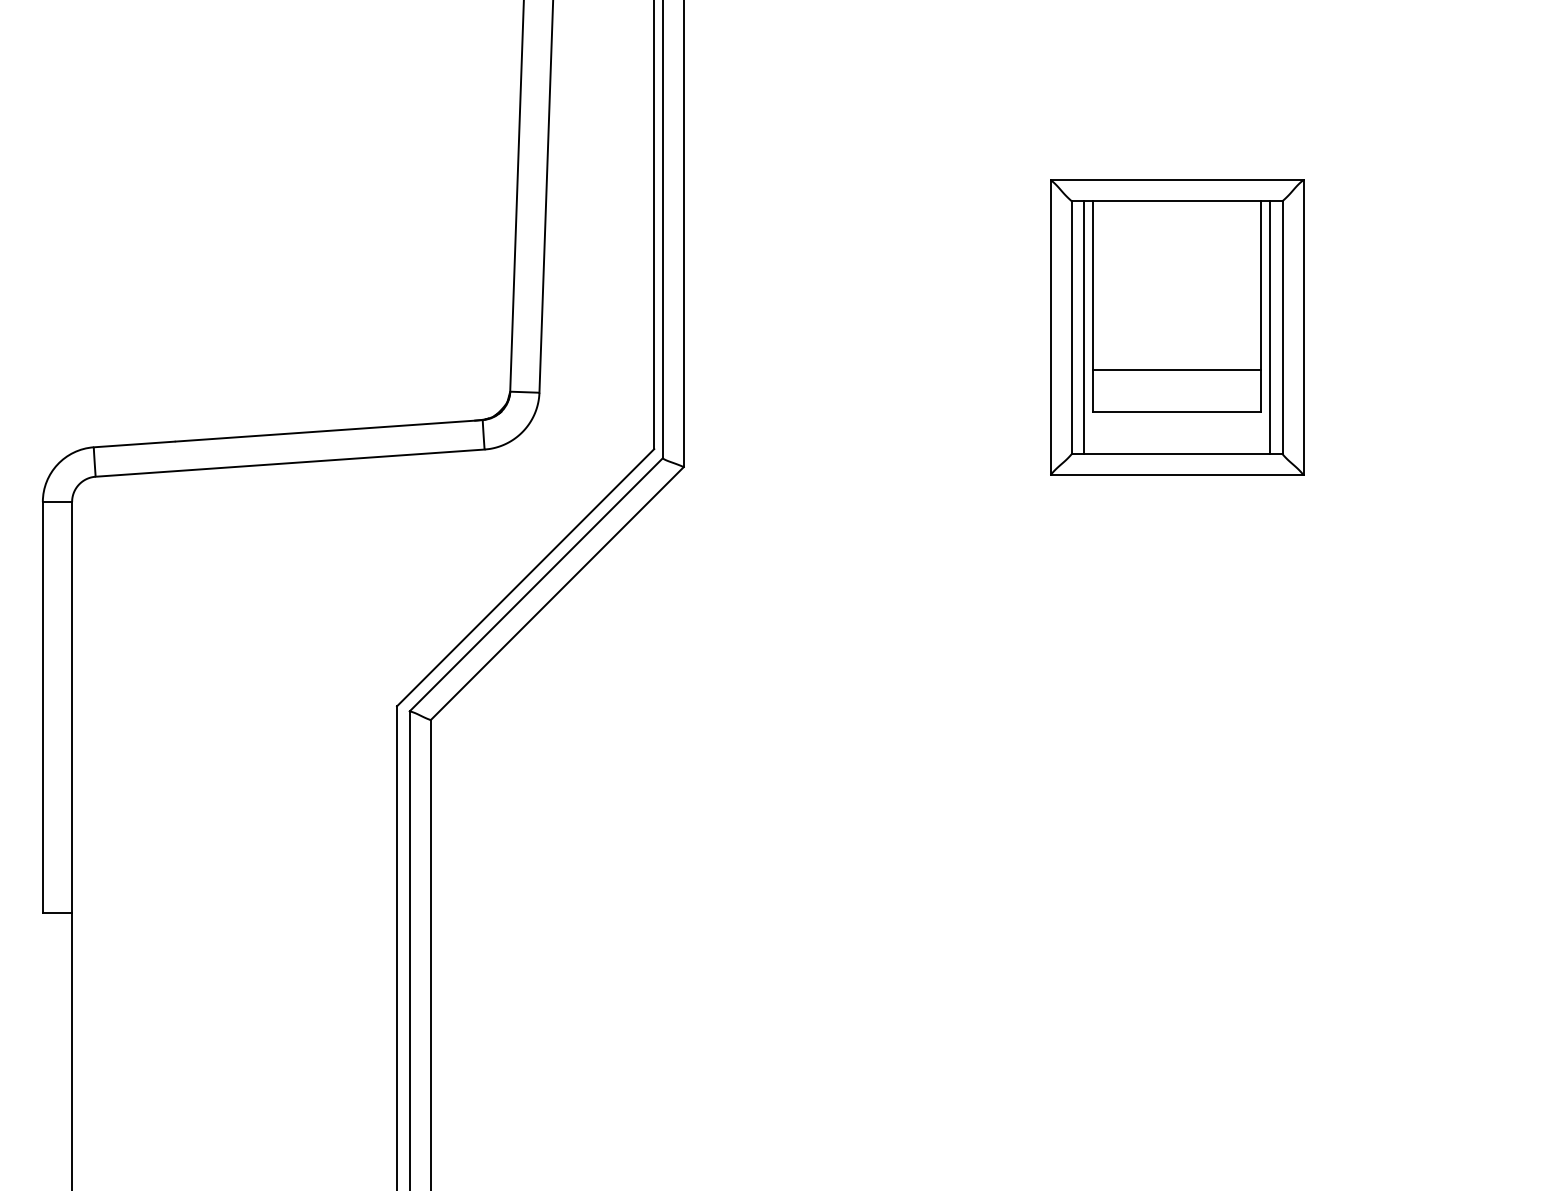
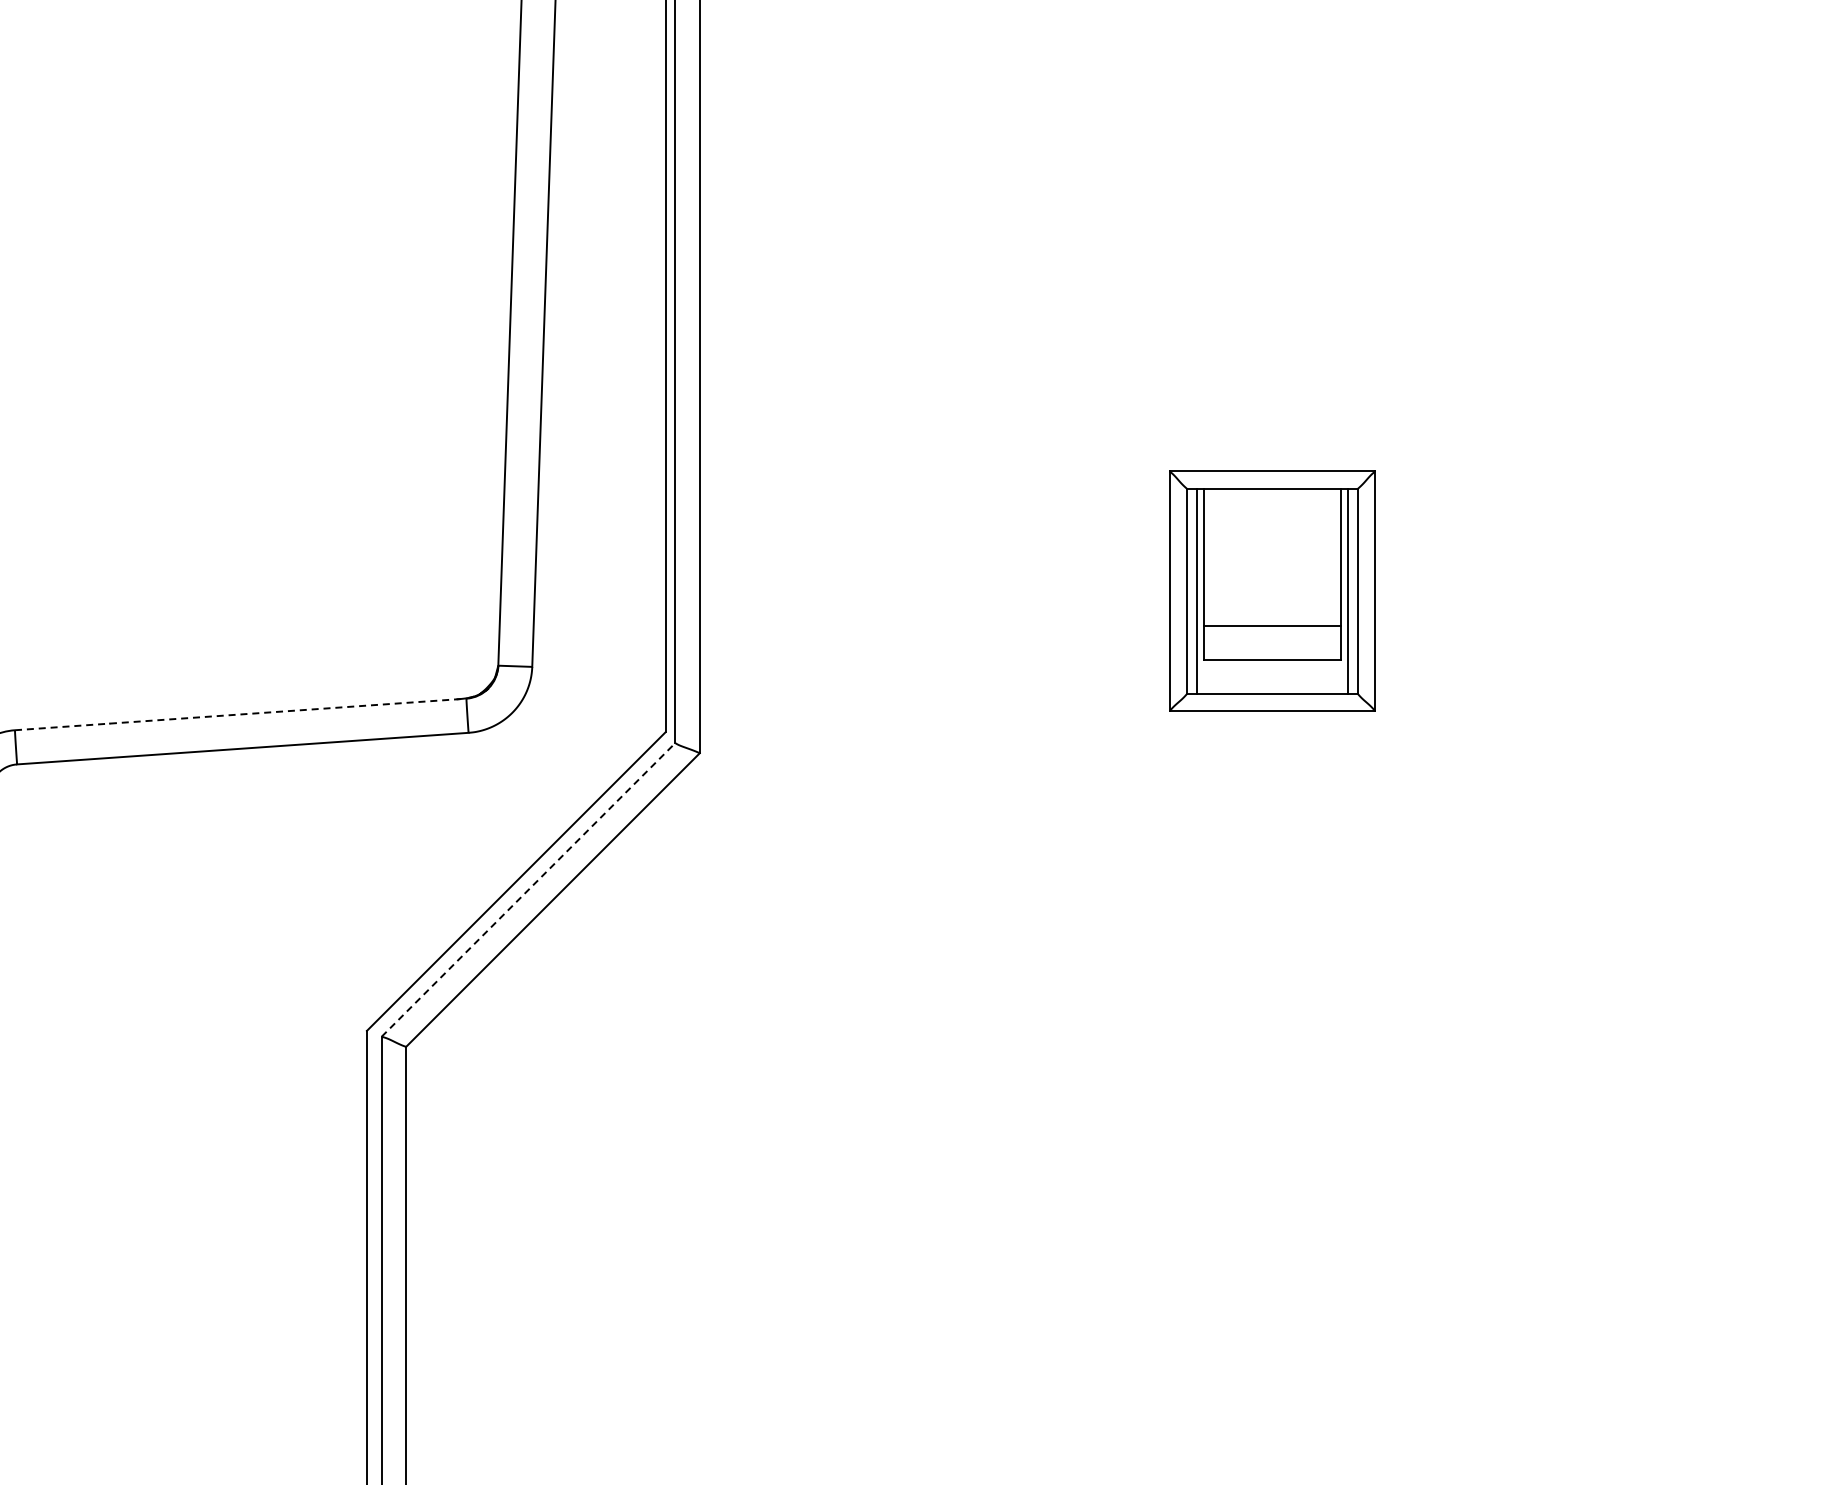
part: (1177, 327) -> (1272, 591), size x0.7
line: (288, 433) -> (241, 714), solid -> dashed
line: (536, 584) -> (528, 889), solid -> dashed

